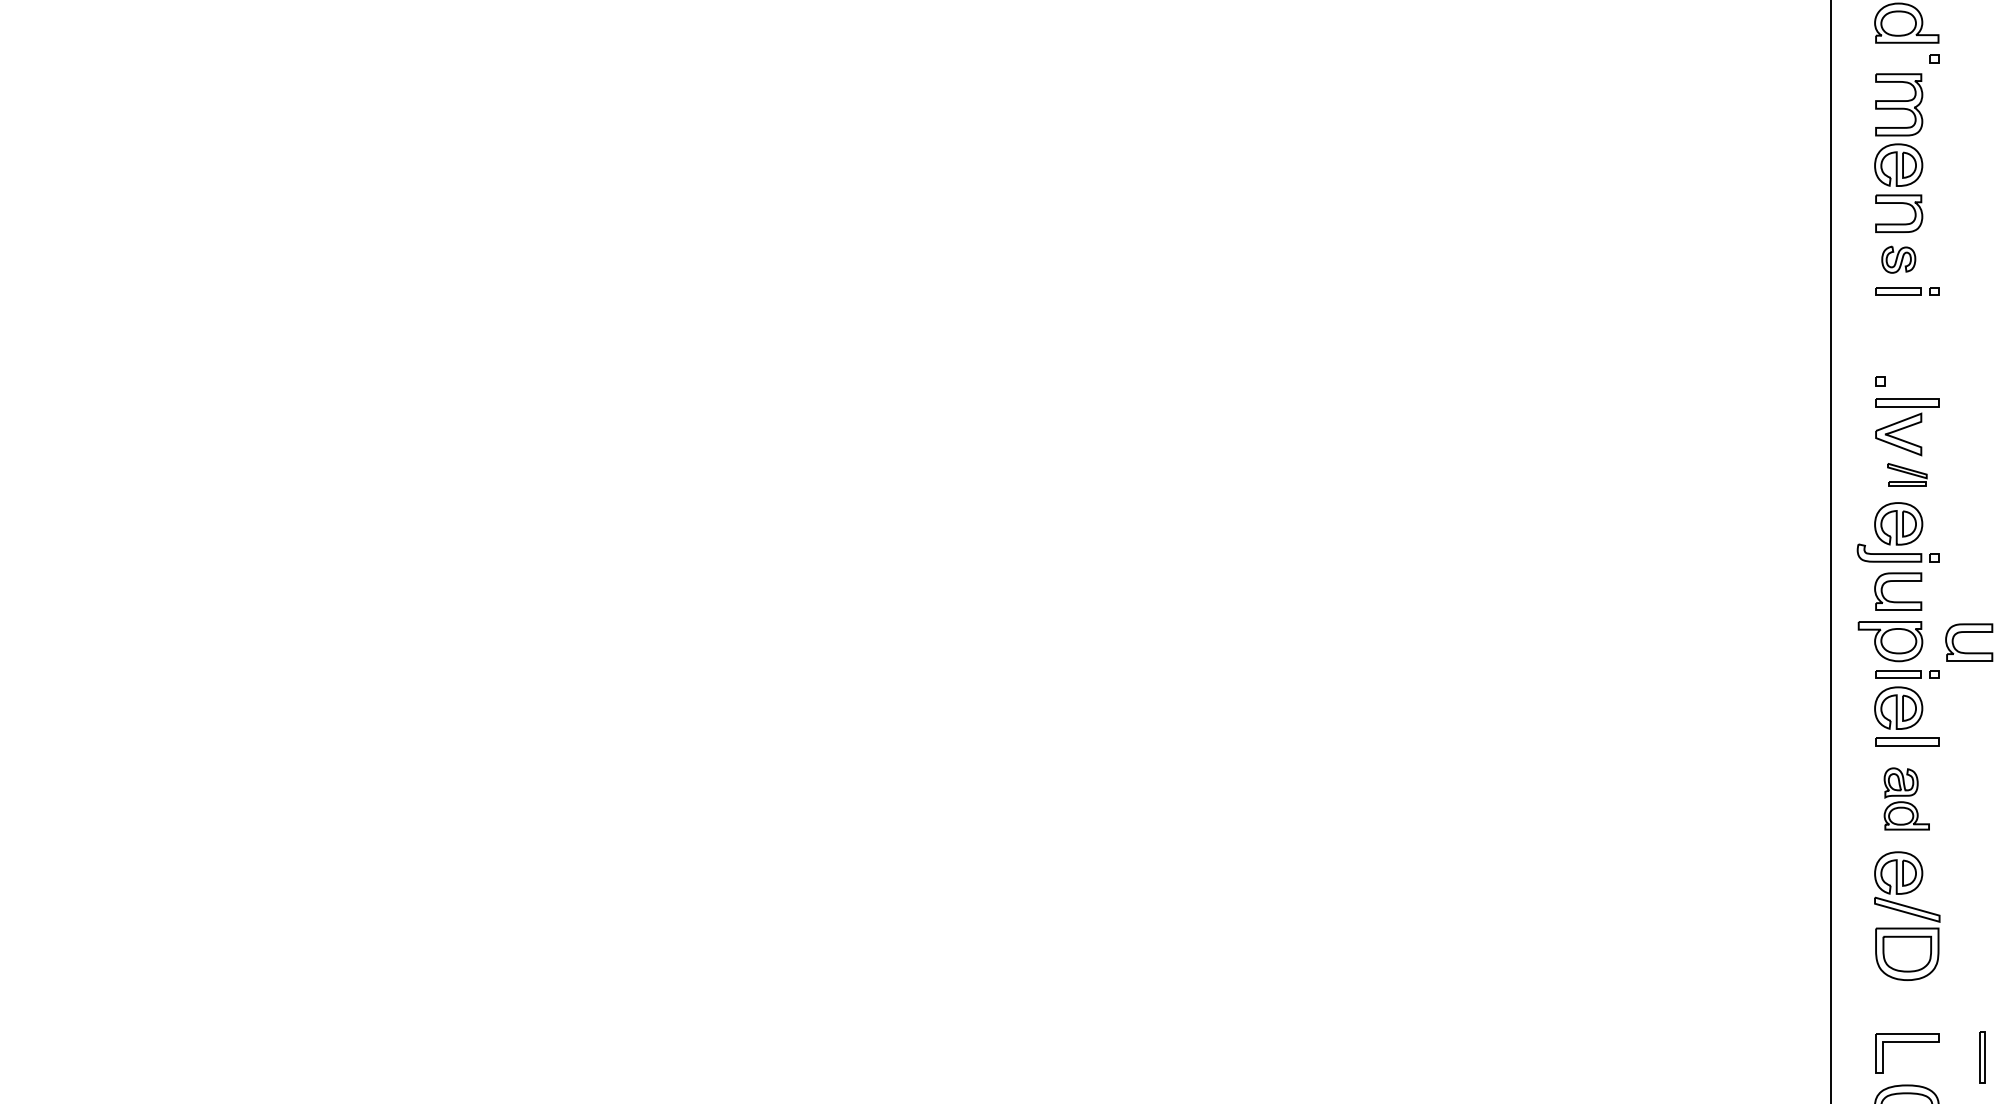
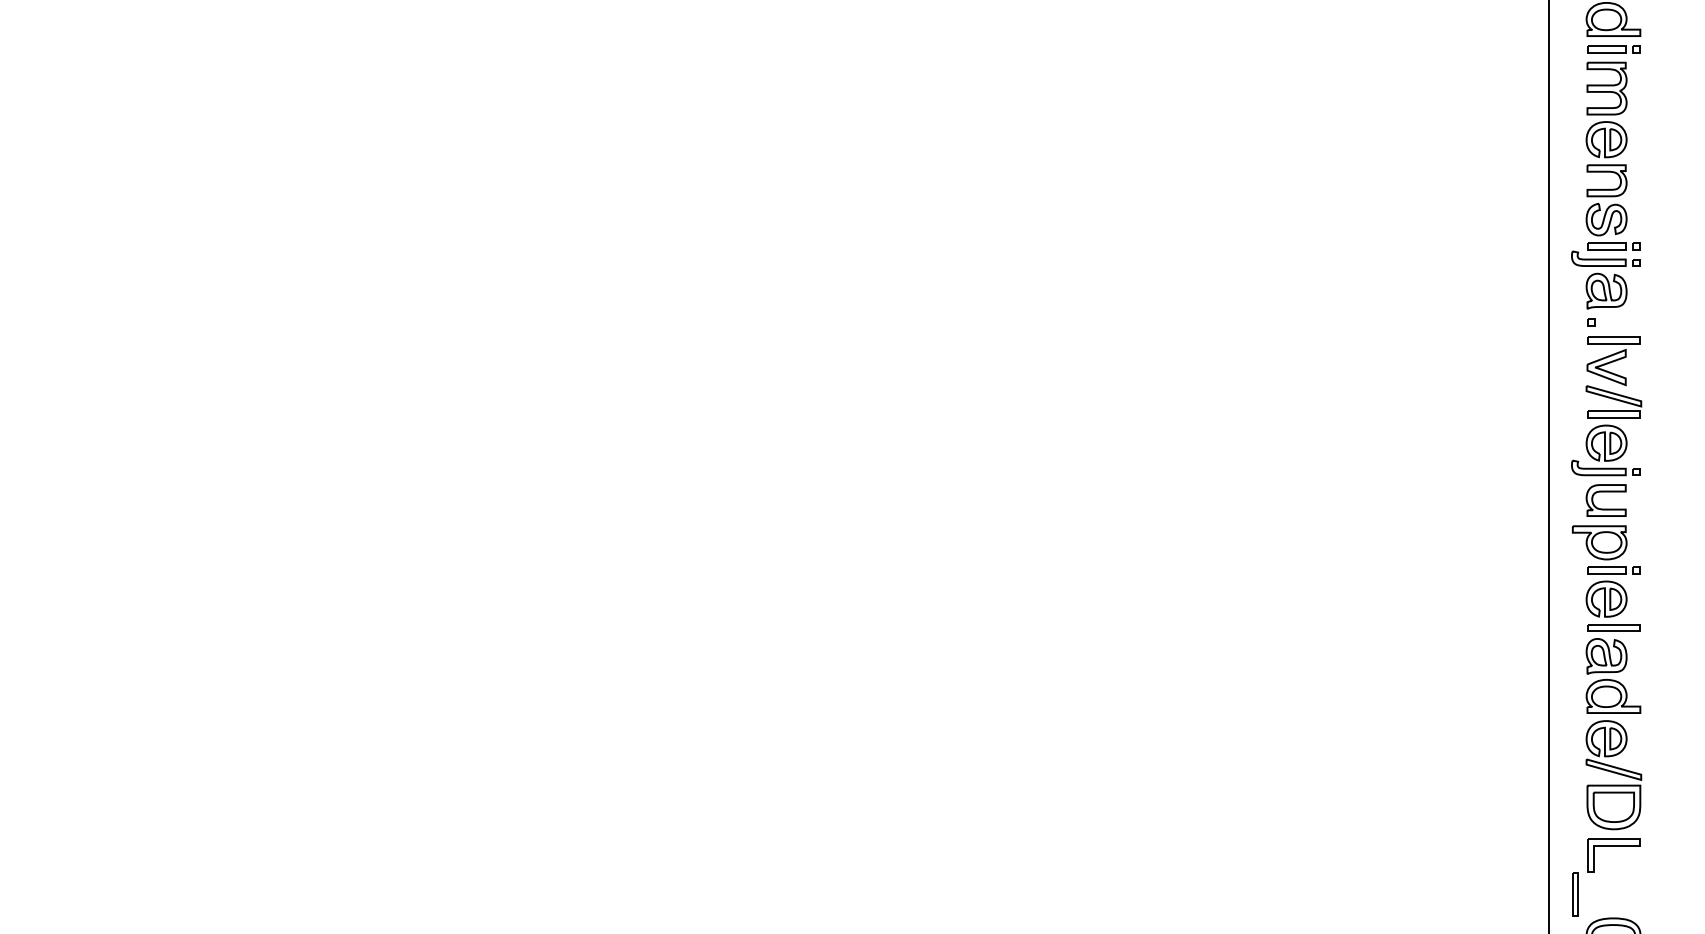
part: (1898, 58) -> (1606, 49), added
part: (1898, 259) -> (1606, 219), size x1.43
part: (1897, 330) -> (1605, 279), added
part: (1907, 474) -> (1614, 401), size x1.67
part: (1969, 632) -> (1666, 535), removed
part: (1906, 798) -> (1613, 675), size x1.43
part: (1907, 1042) -> (1614, 845), moved
part: (1982, 1057) -> (1575, 894), moved

